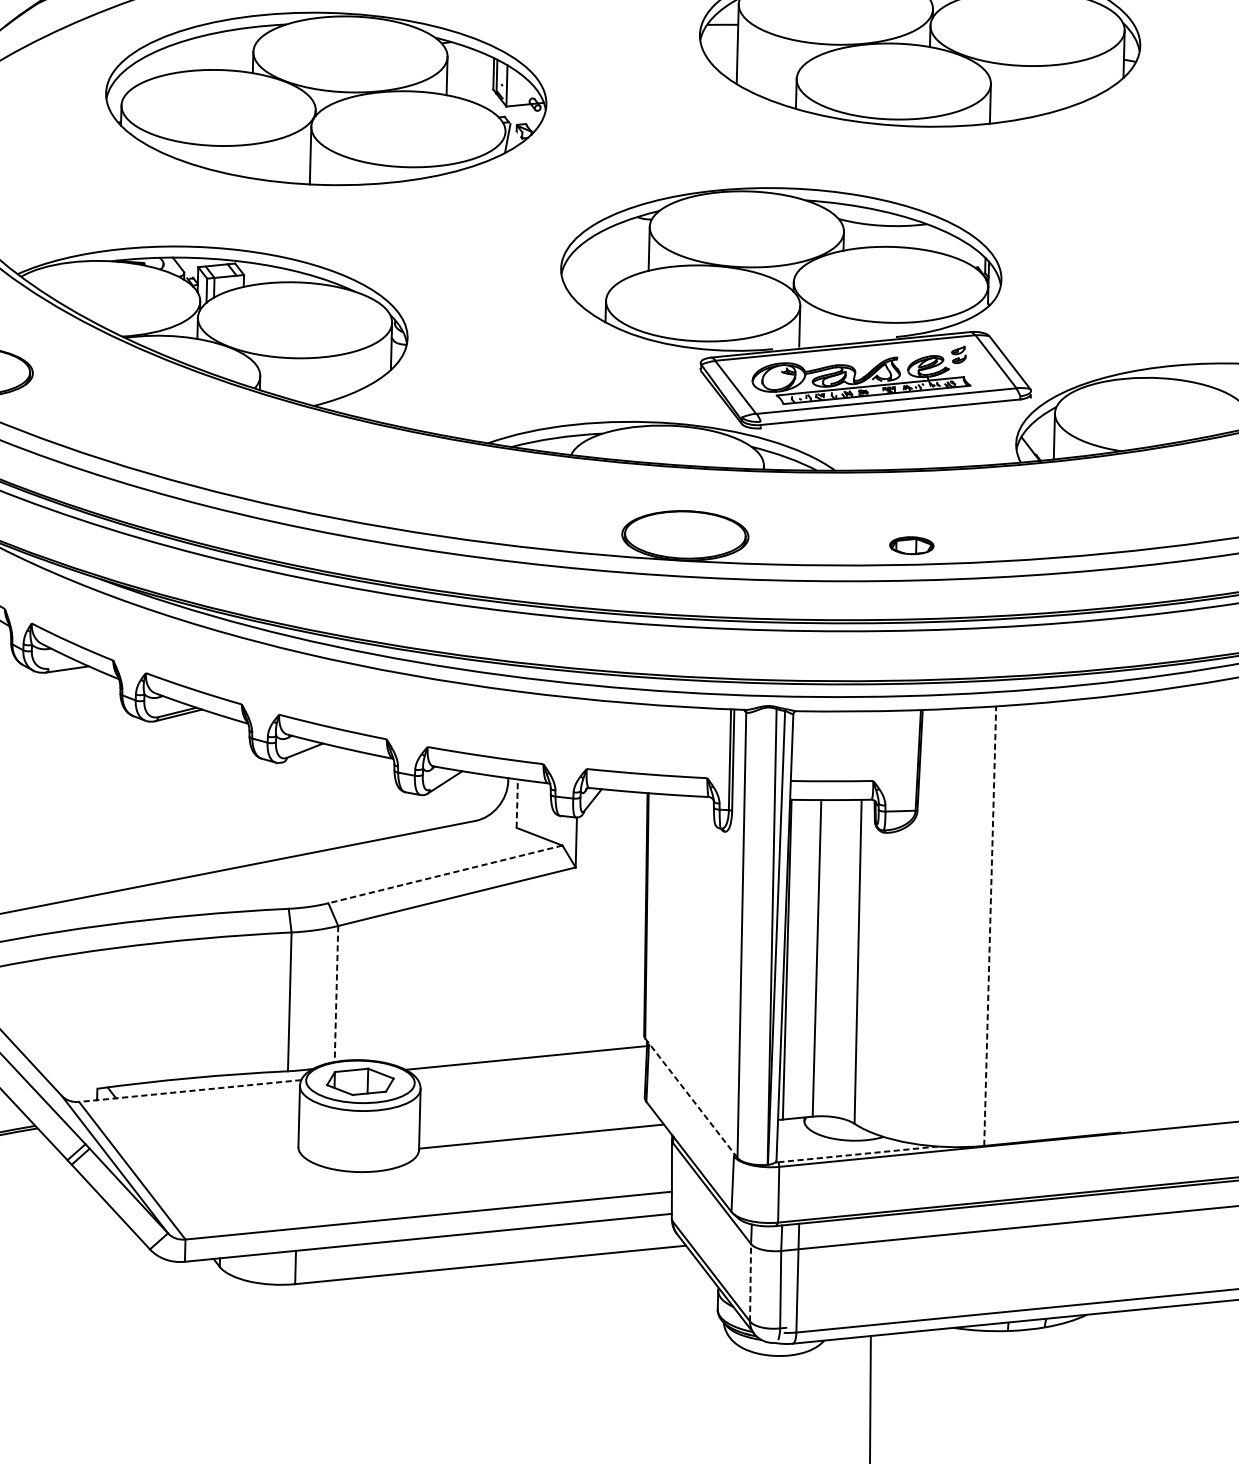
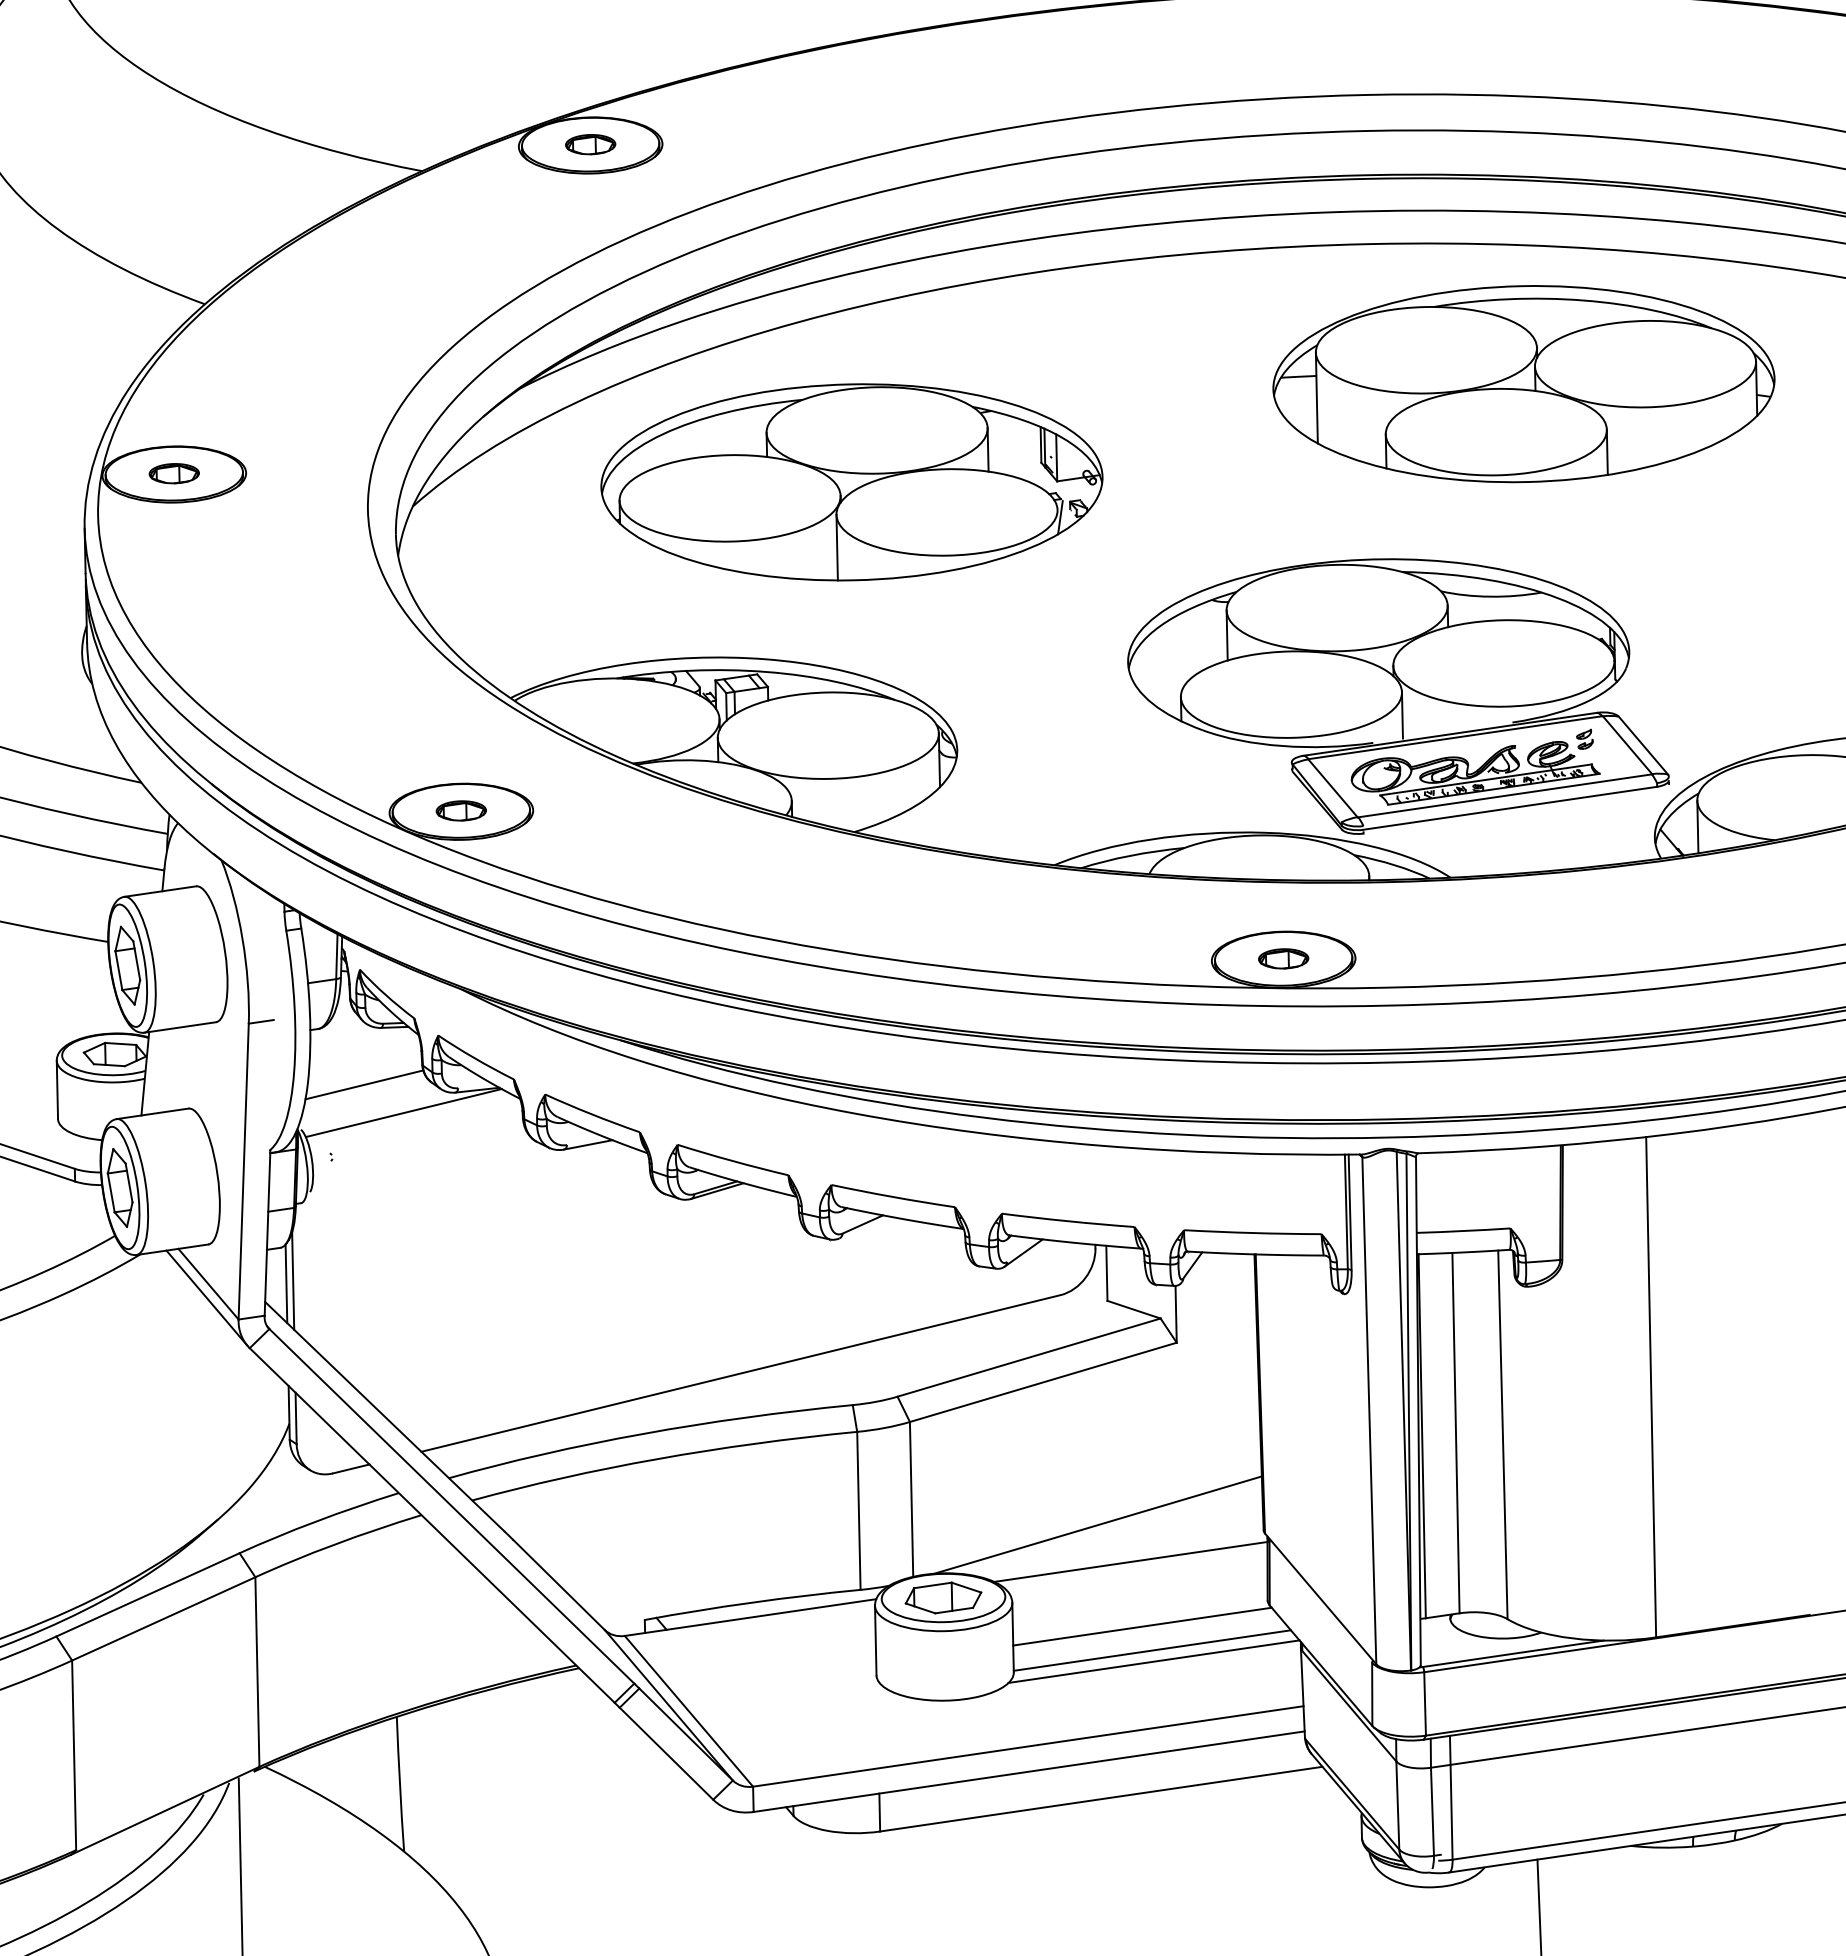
part: (911, 545) -> (1283, 958), moved
line: (516, 803) -> (1106, 1273), dashed -> solid
line: (444, 874) -> (1028, 1357), dashed -> solid
line: (990, 925) -> (1651, 1386), dashed -> solid
line: (336, 994) -> (911, 1499), dashed -> solid
line: (498, 1023) -> (1097, 1524), added
line: (190, 1090) -> (750, 1617), dashed -> solid
line: (691, 1097) -> (1320, 1598), dashed -> solid
line: (533, 1115) -> (1142, 1626), added
line: (542, 1146) -> (1153, 1661), added
line: (858, 1154) -> (1513, 1653), dashed -> solid
line: (750, 1282) -> (1397, 1805), dashed -> solid

